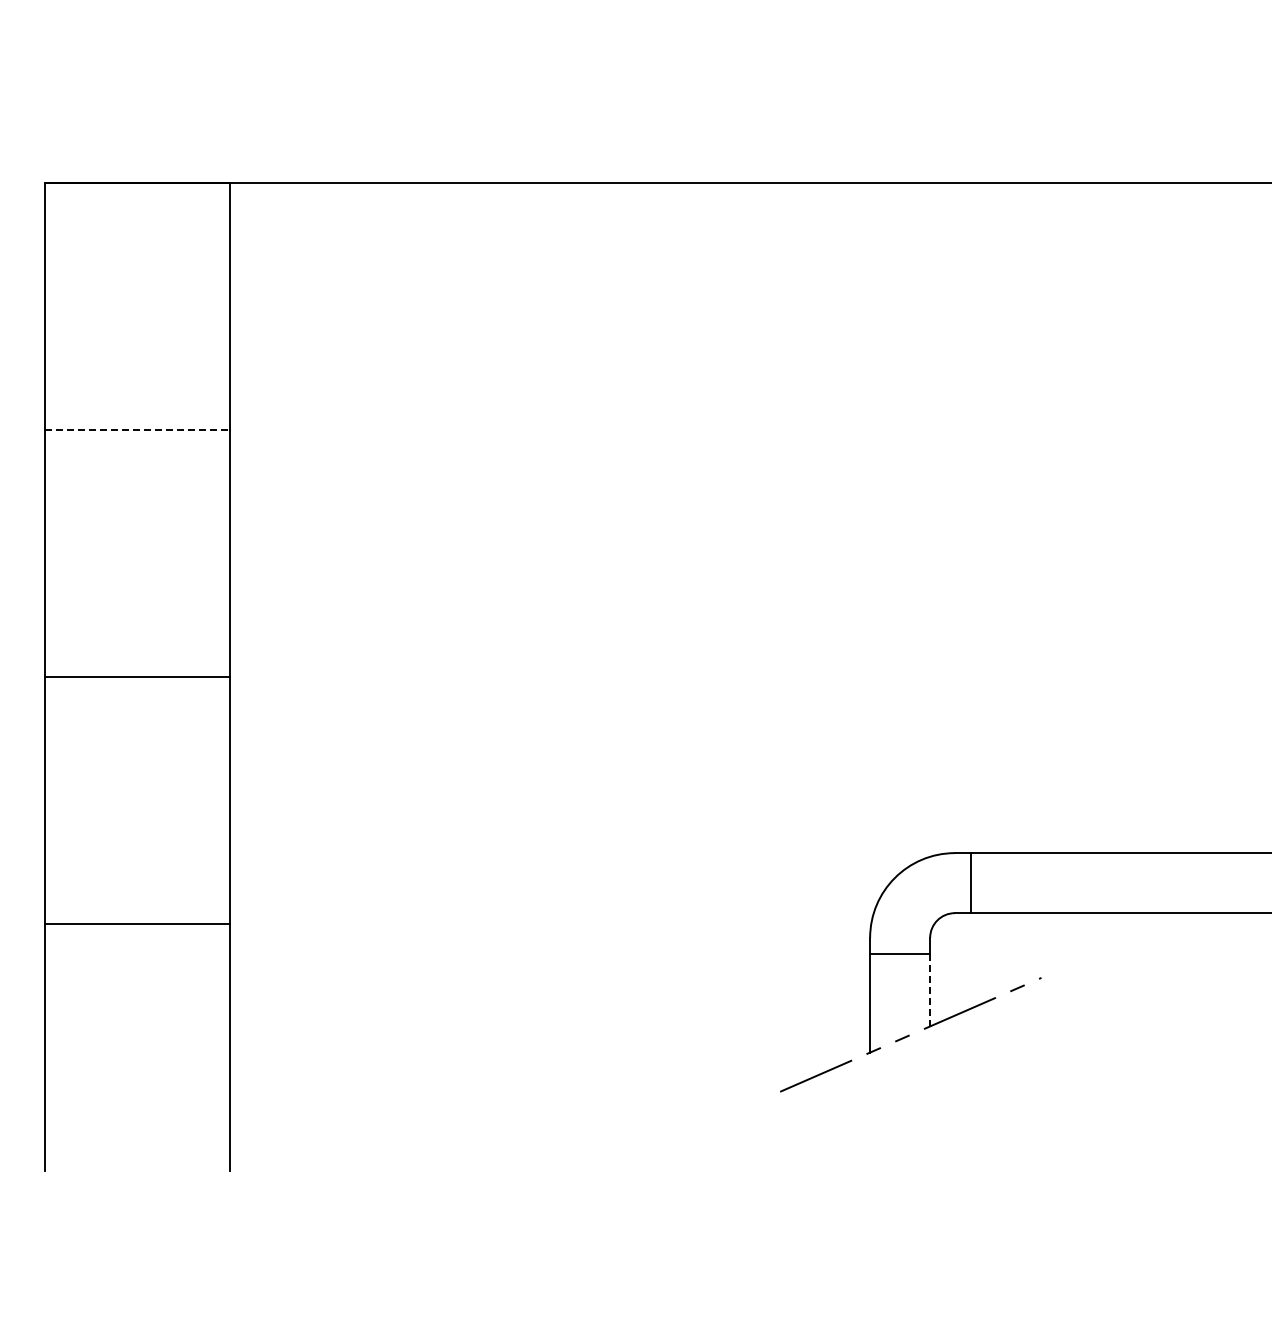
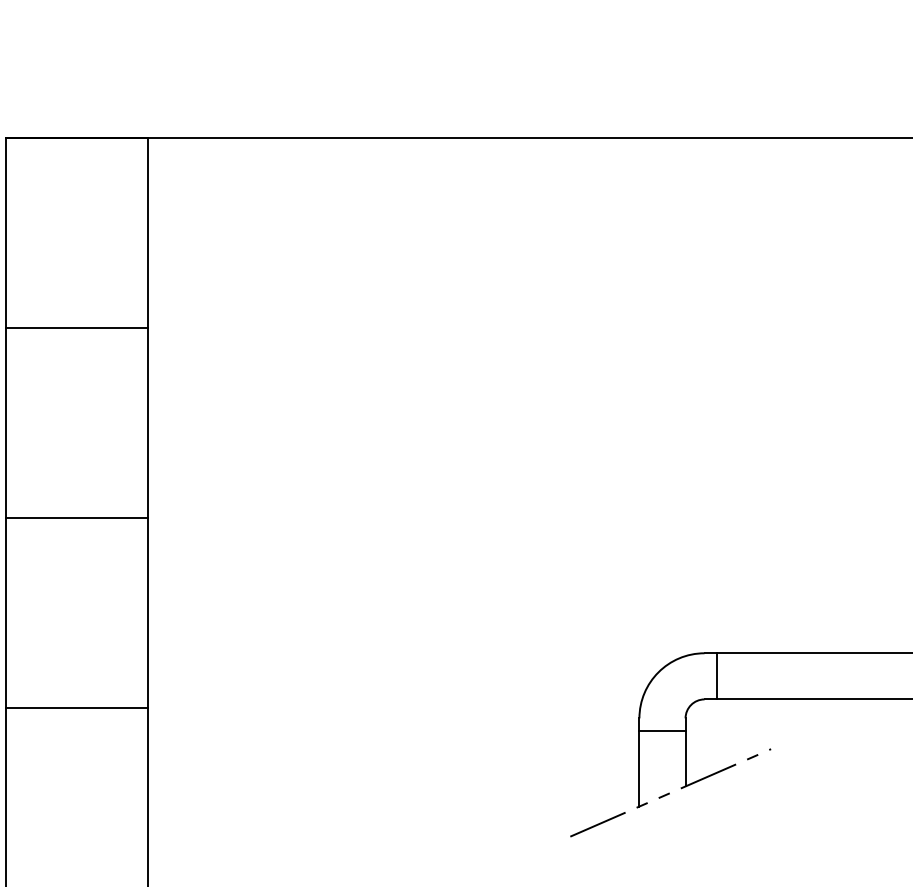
line: (137, 429) -> (76, 327), dashed -> solid
line: (930, 990) -> (685, 758), dashed -> solid

